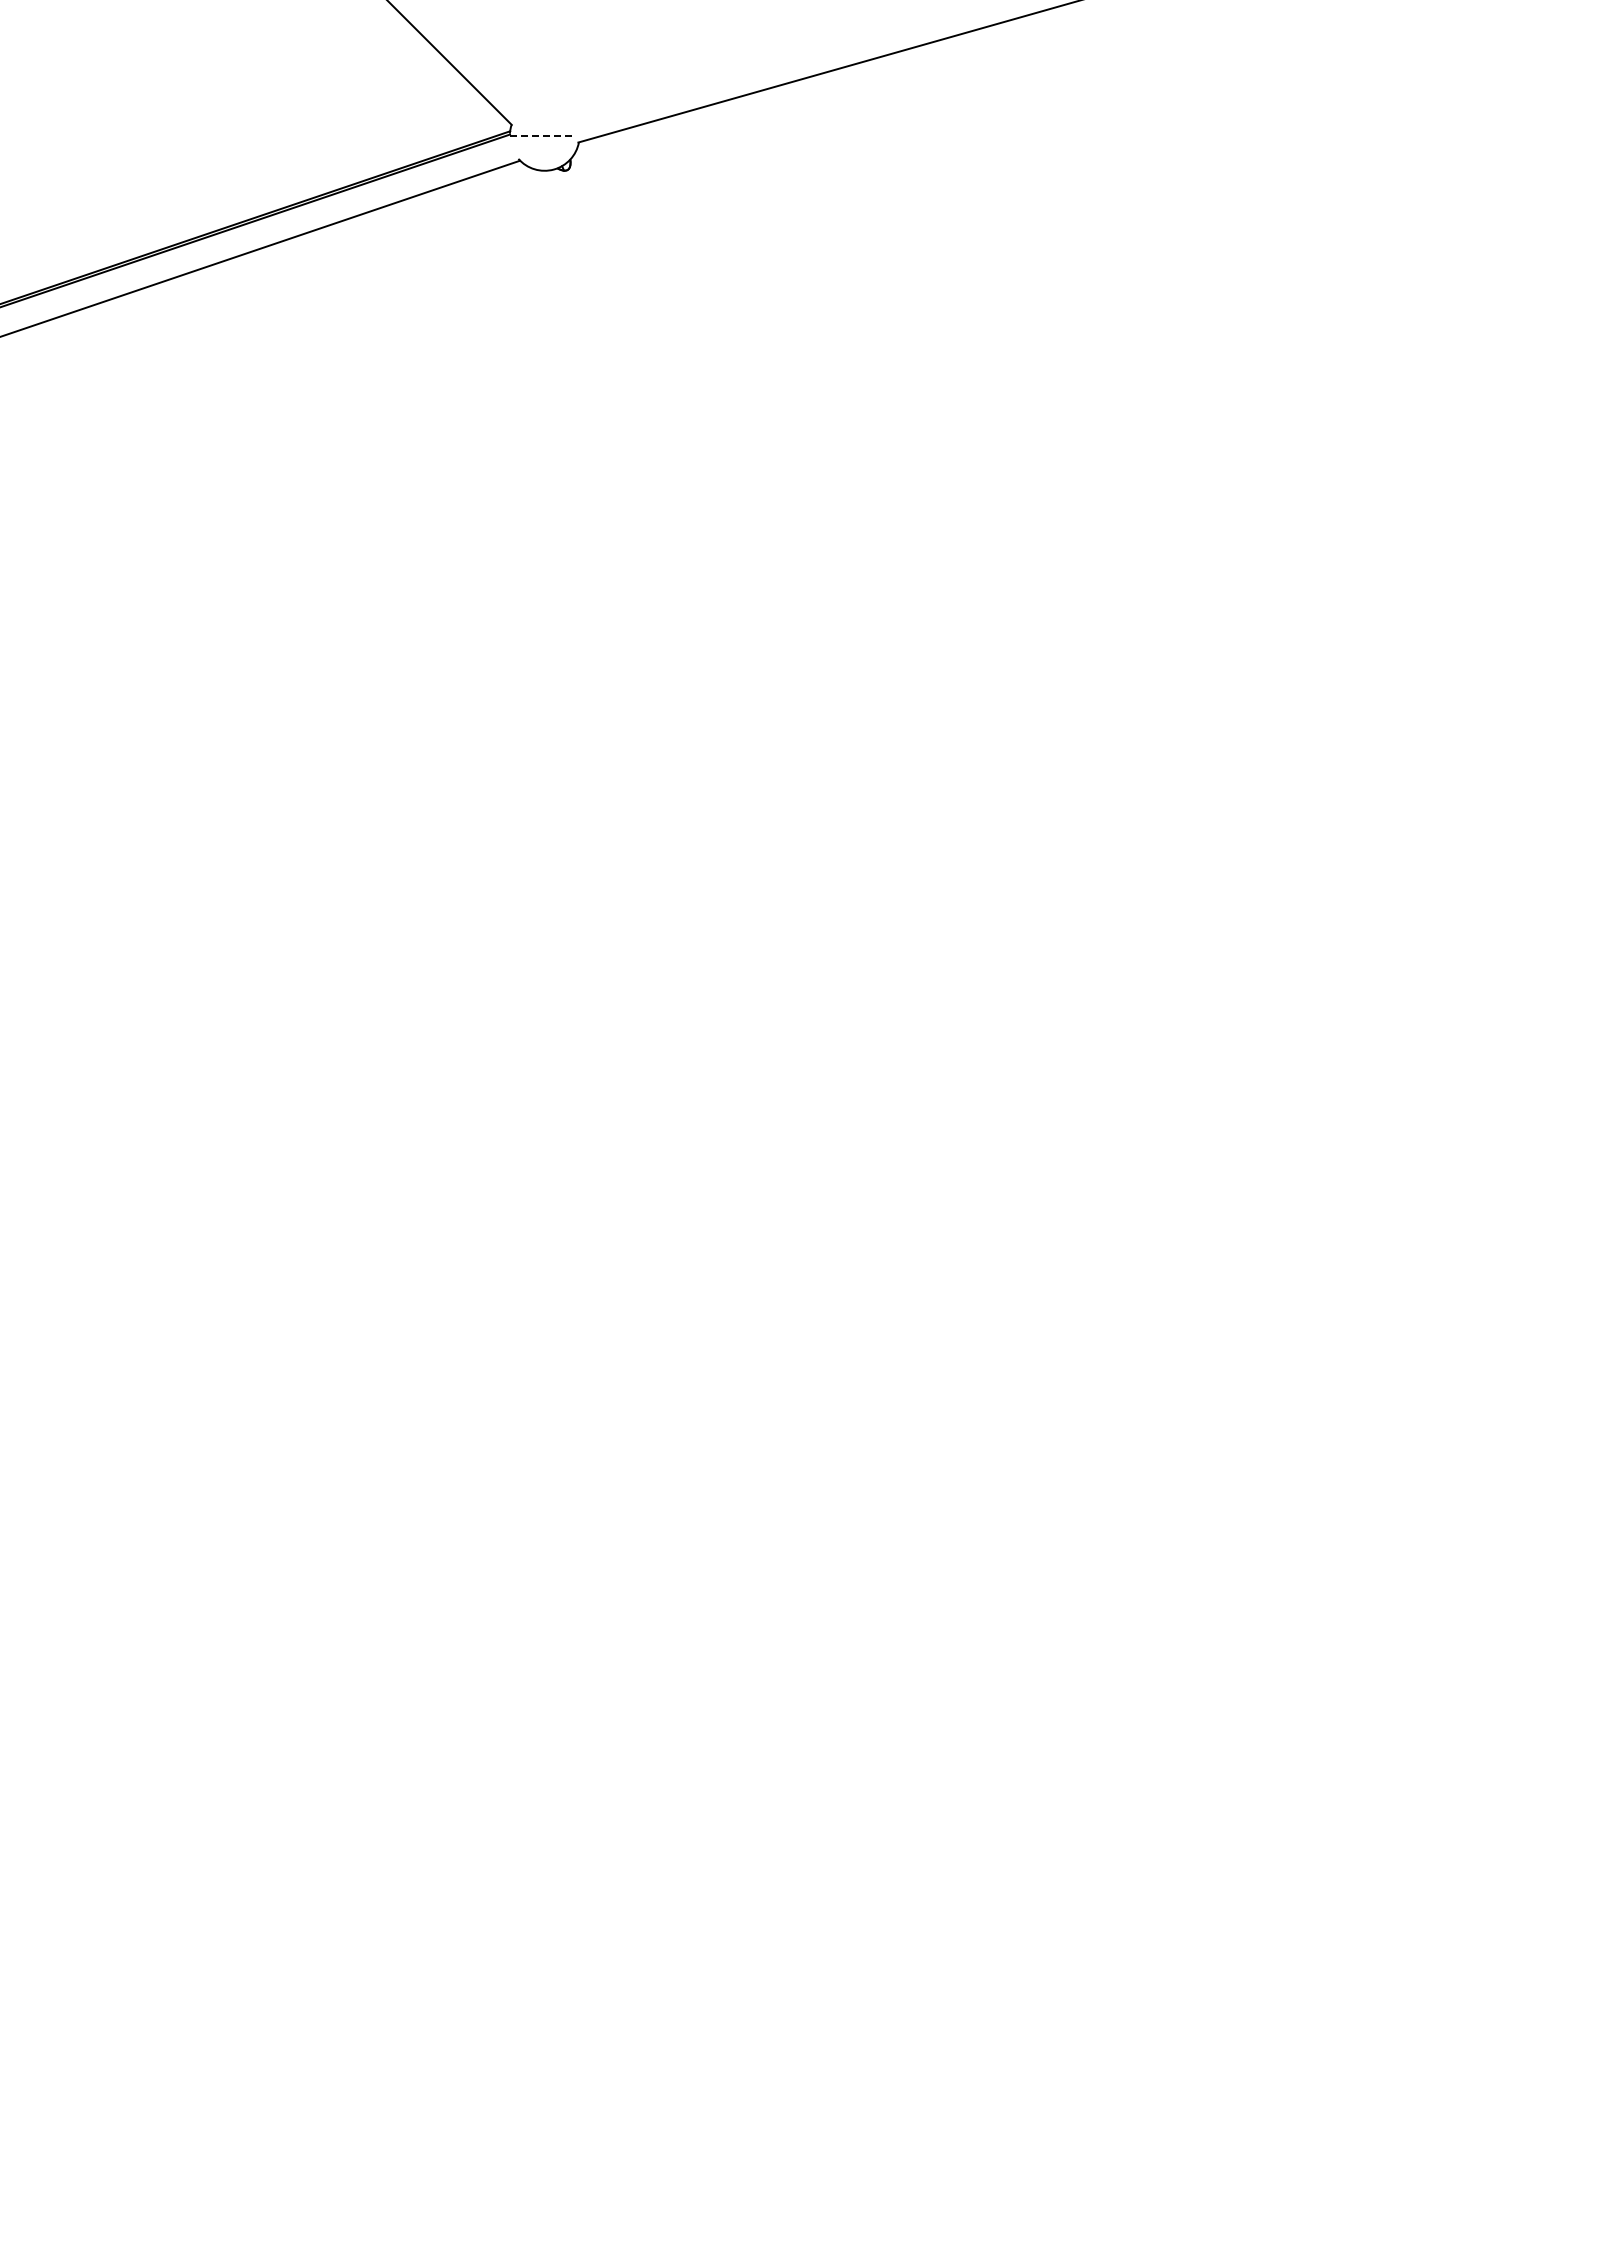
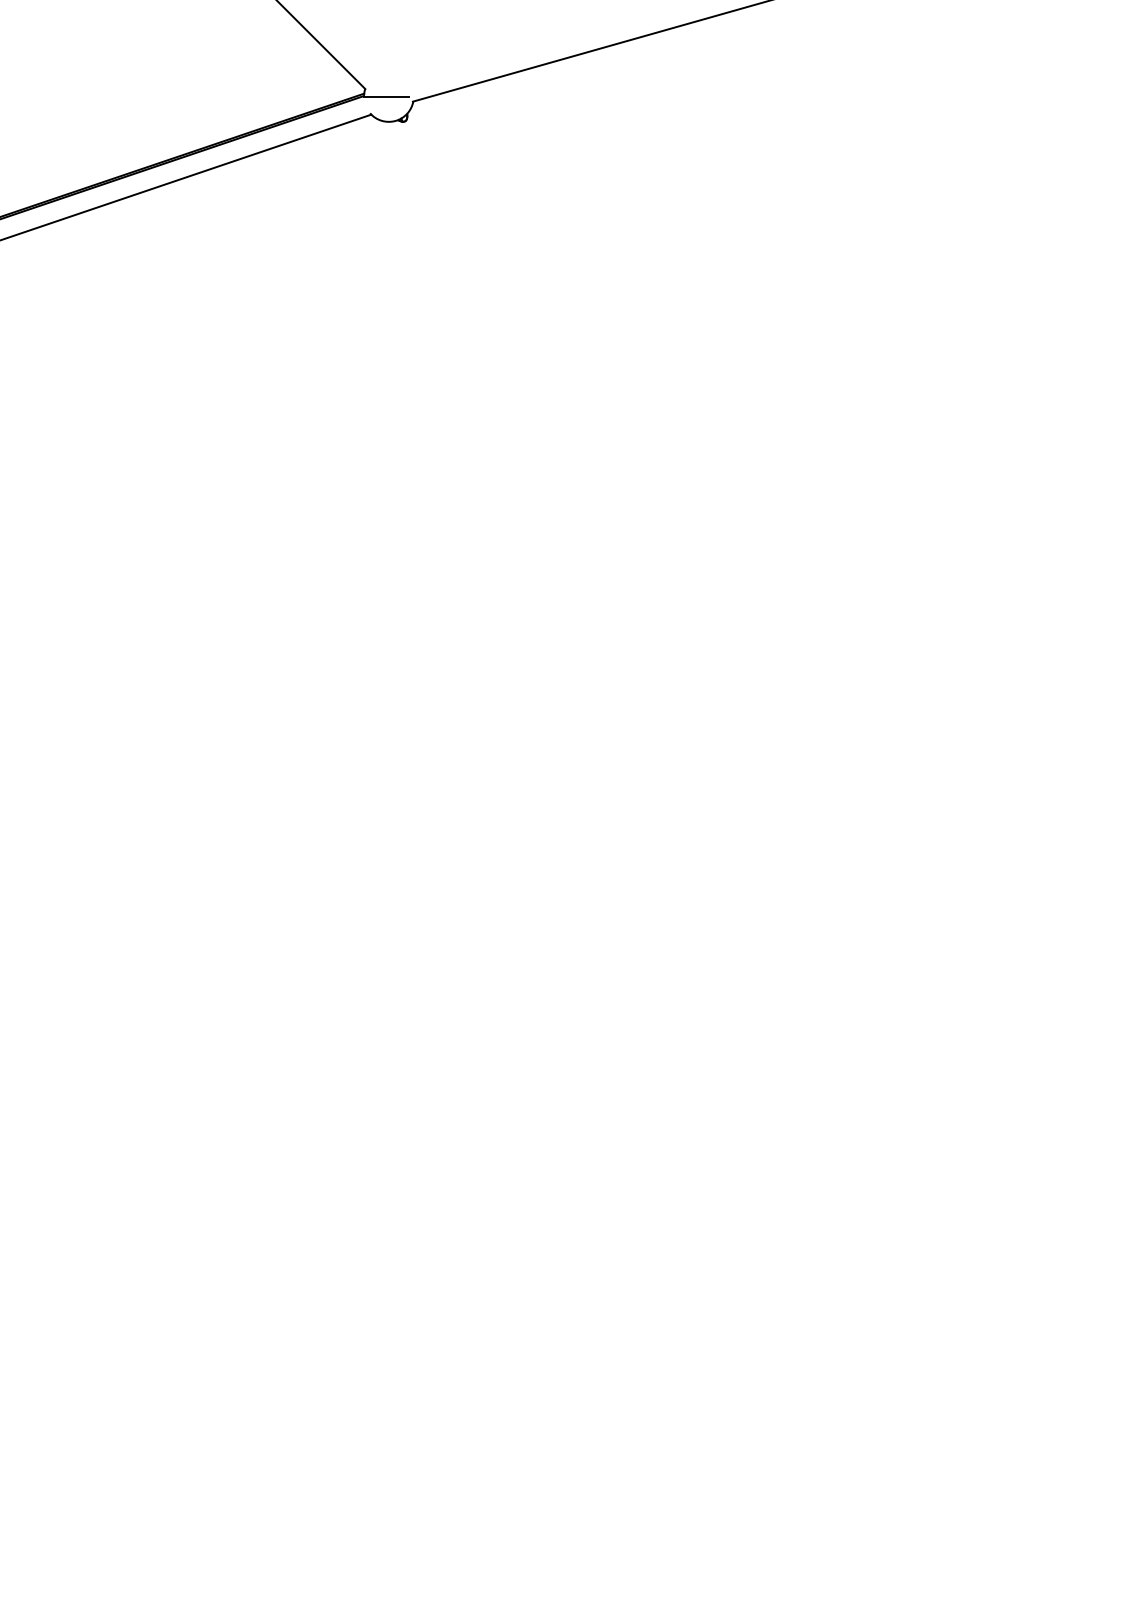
line: (541, 135) -> (386, 96), dashed -> solid

